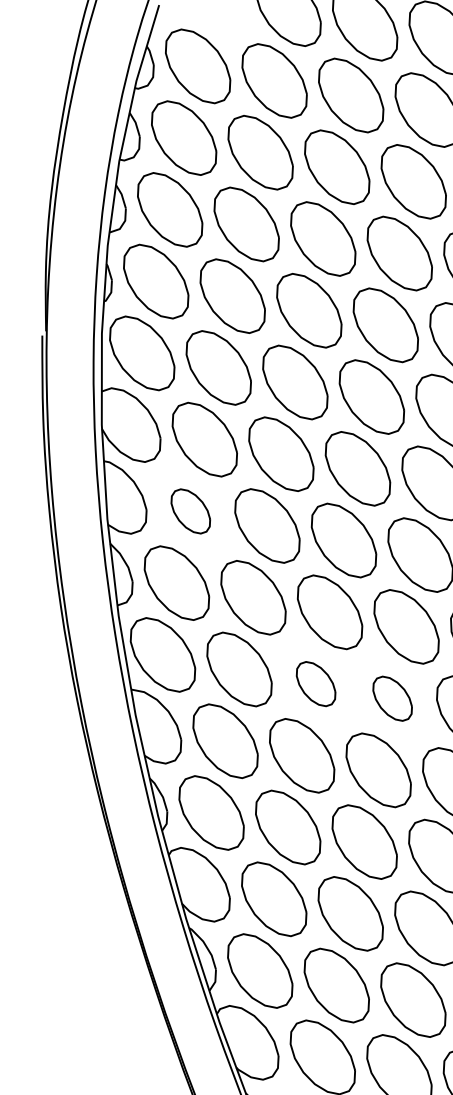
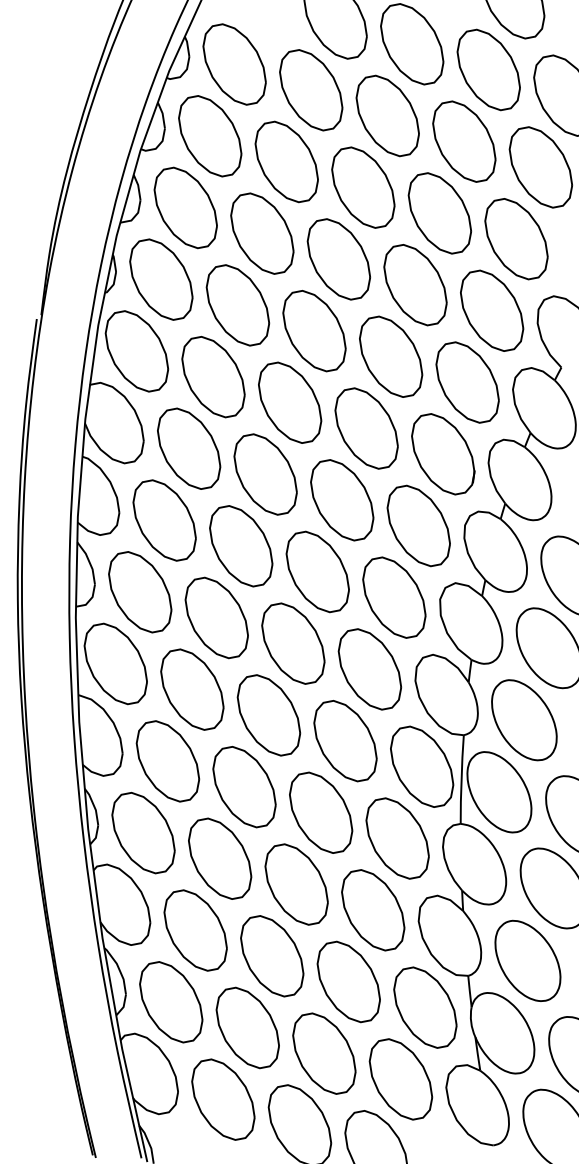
part: (190, 511) -> (164, 520), size x1.67
part: (315, 684) -> (268, 715), size x1.67
part: (392, 698) -> (345, 741), size x1.67

